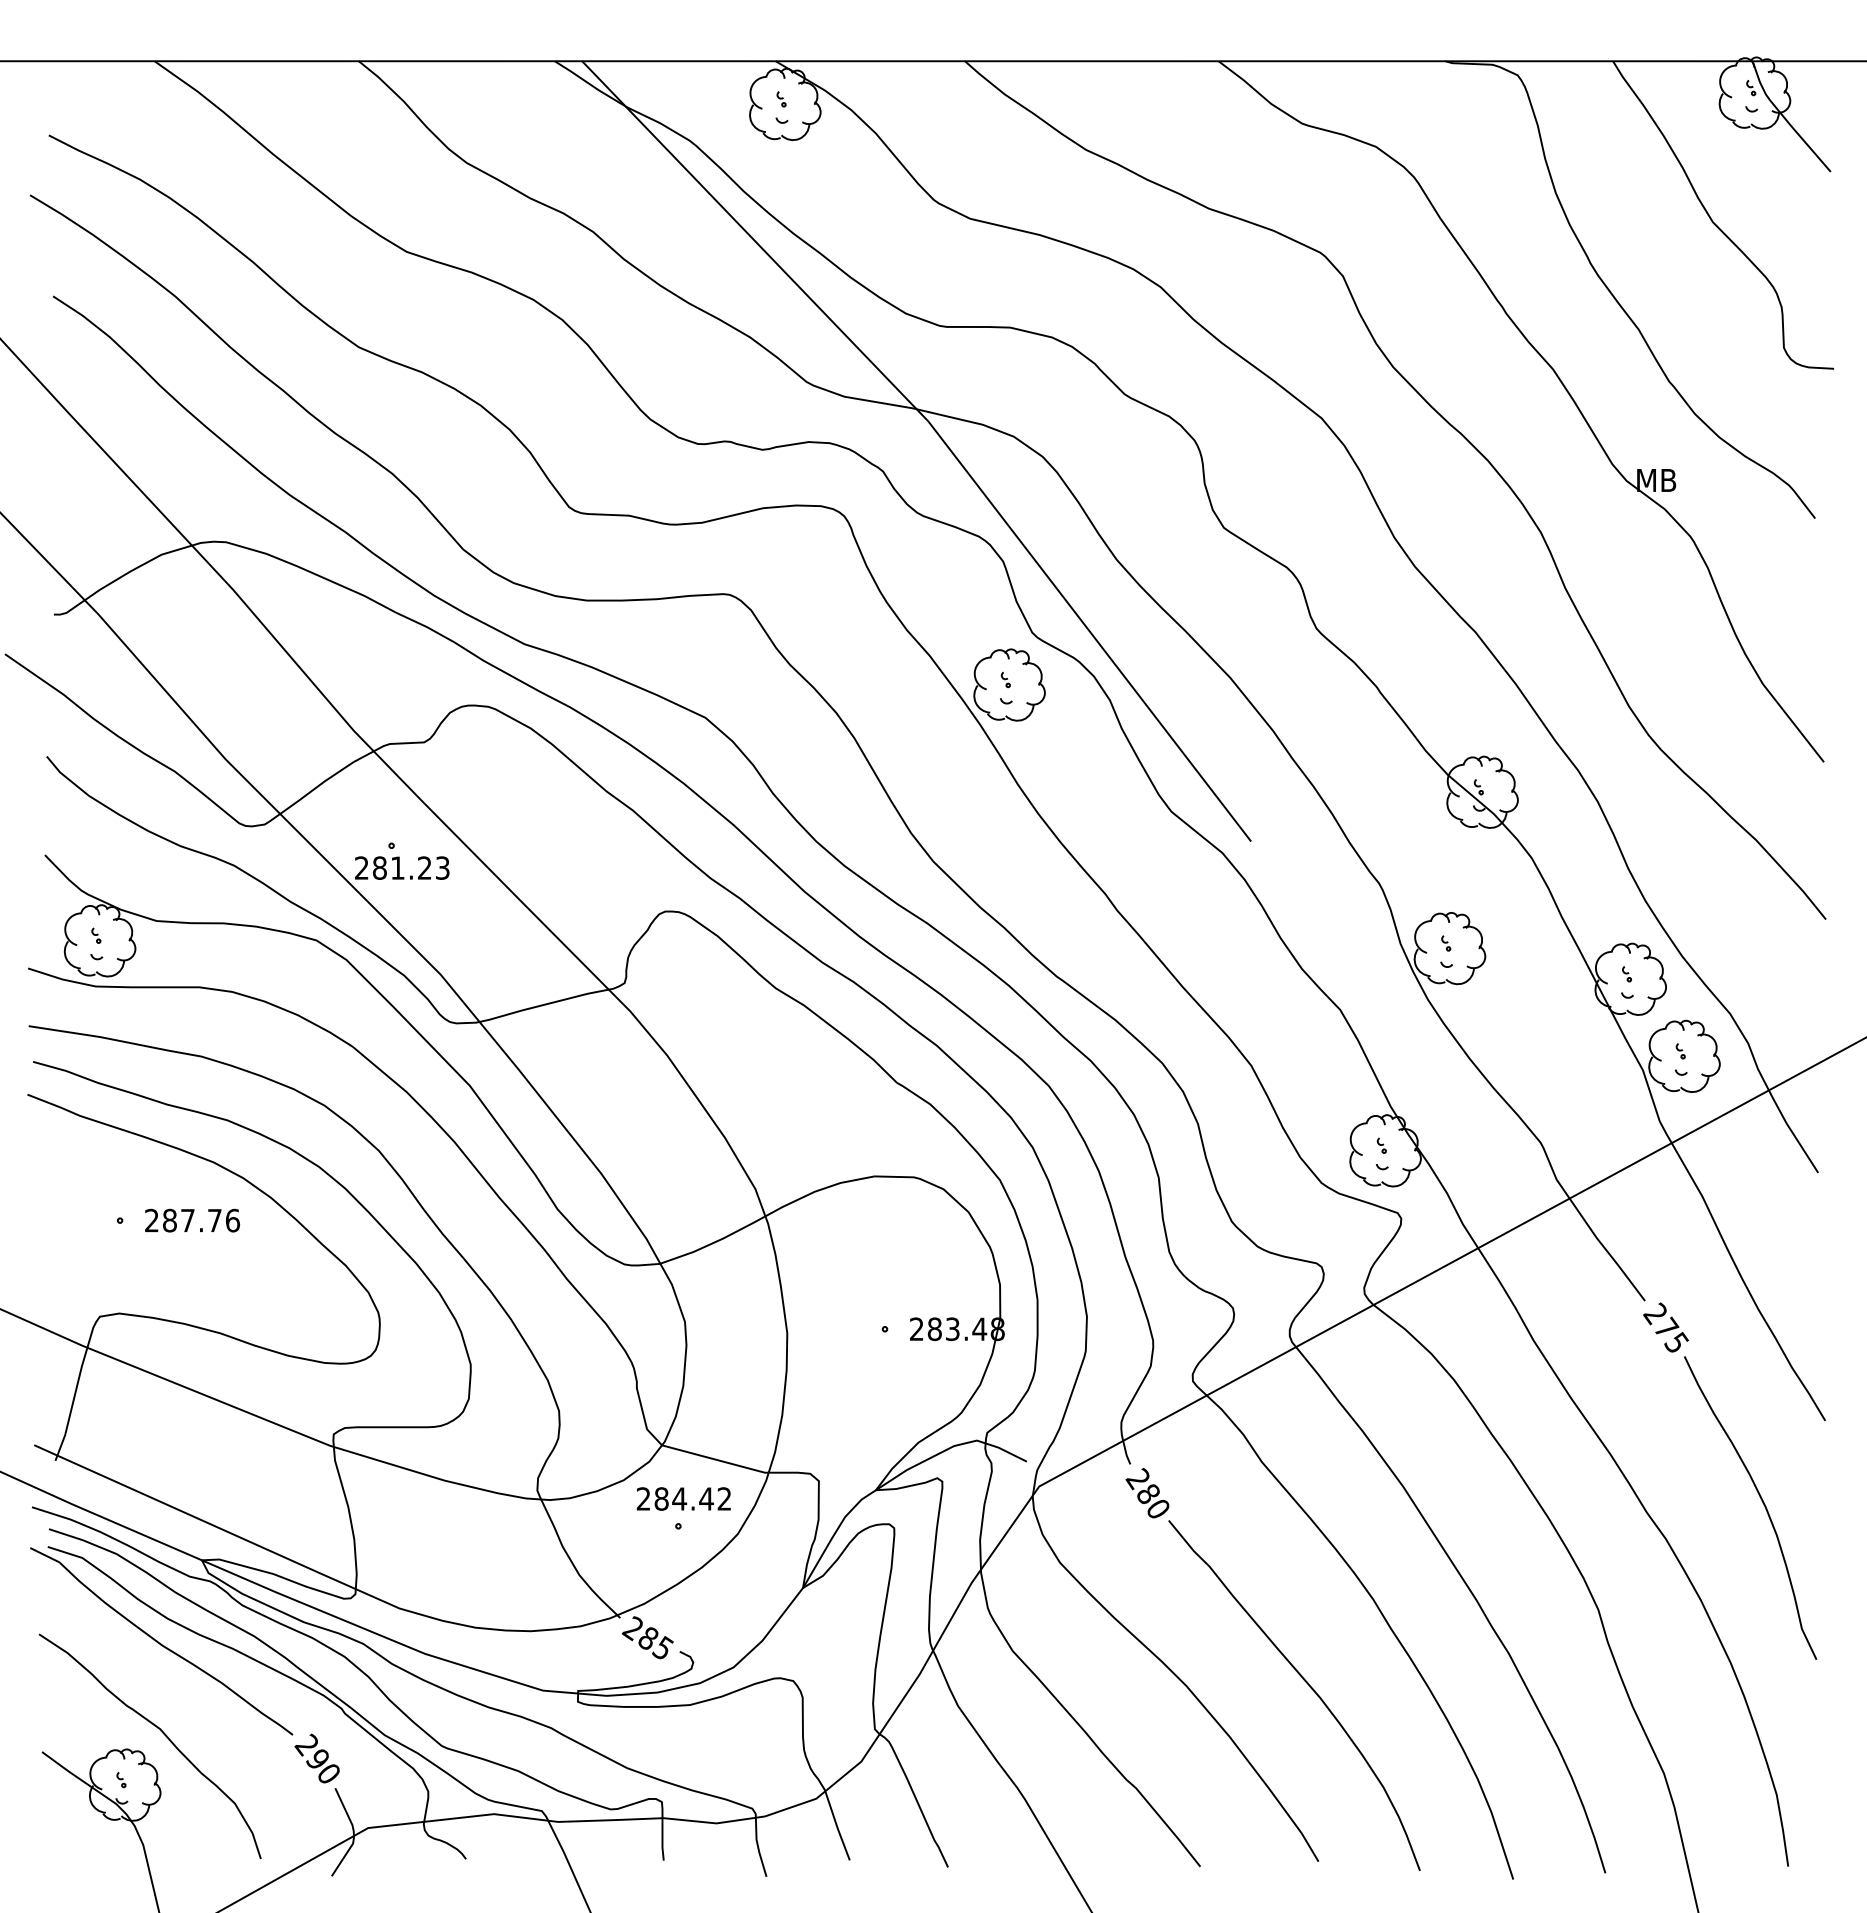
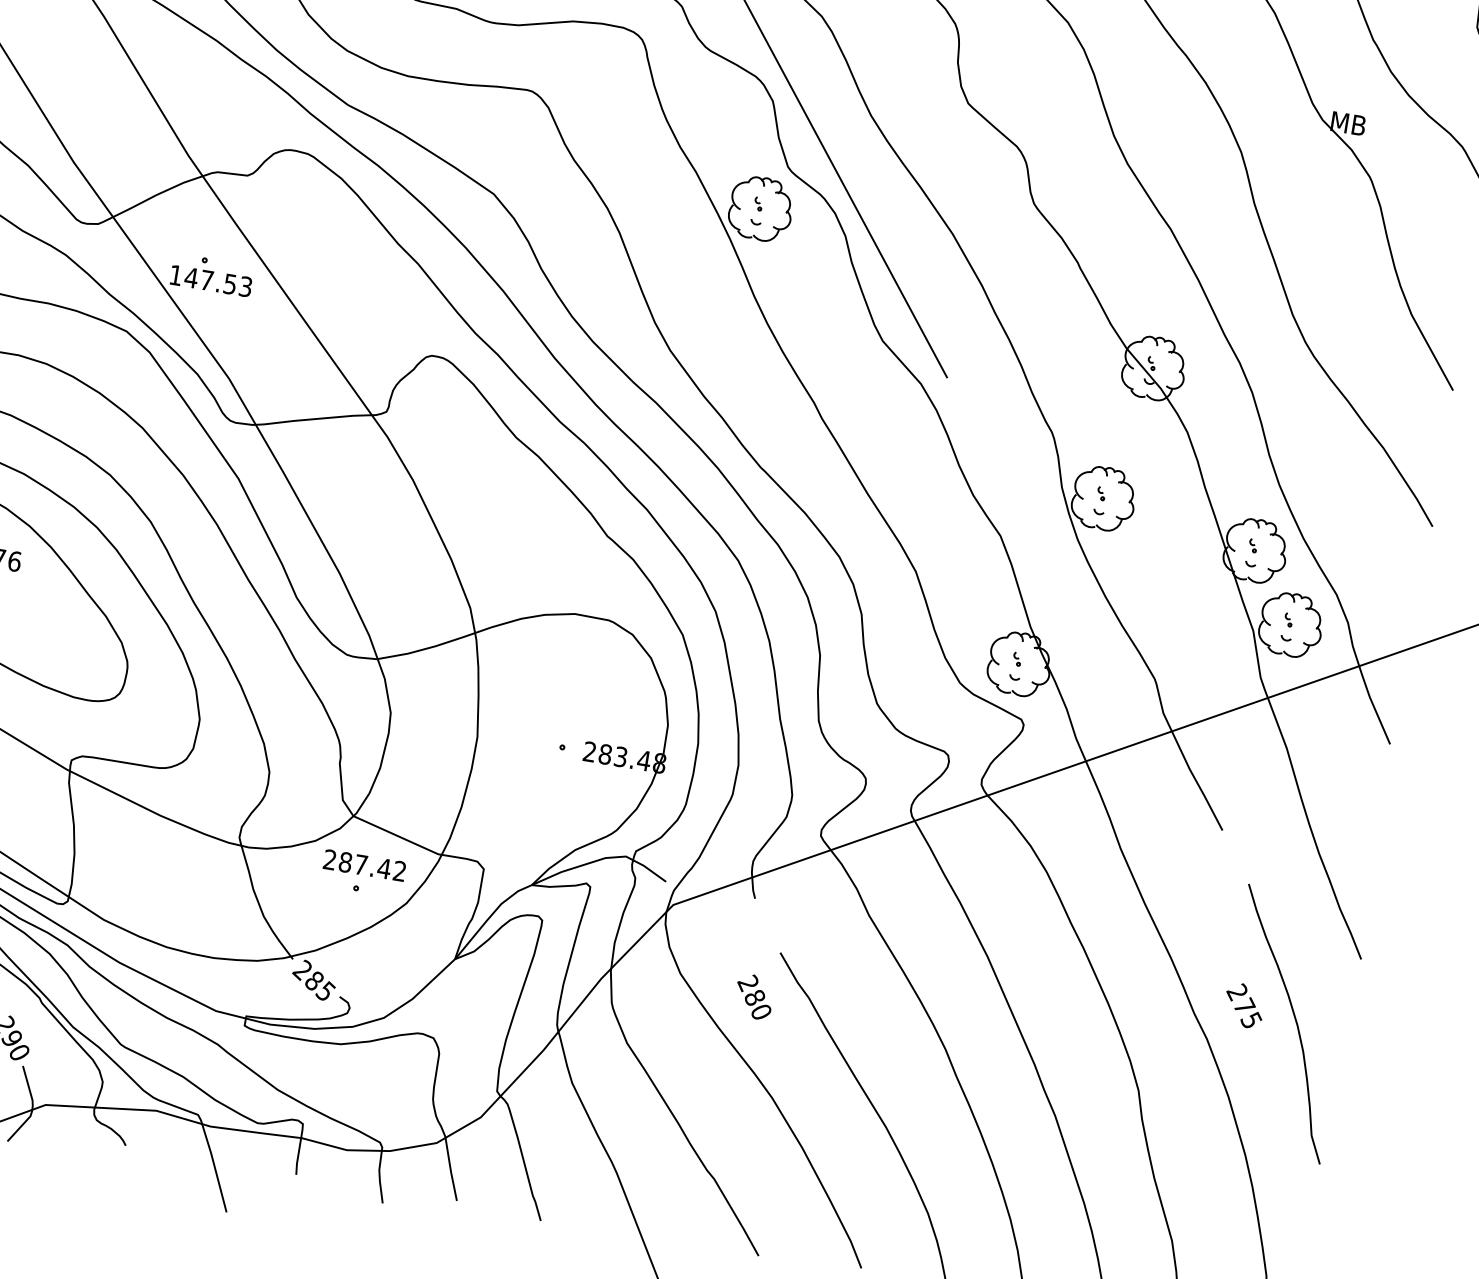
text: (393, 867) -> (203, 279), 281.23 -> 147.53
text: (1665, 1327) -> (1243, 1005), moved
text: (1147, 1493) -> (754, 997), moved
text: (679, 1498) -> (361, 864), 284.42 -> 287.42

